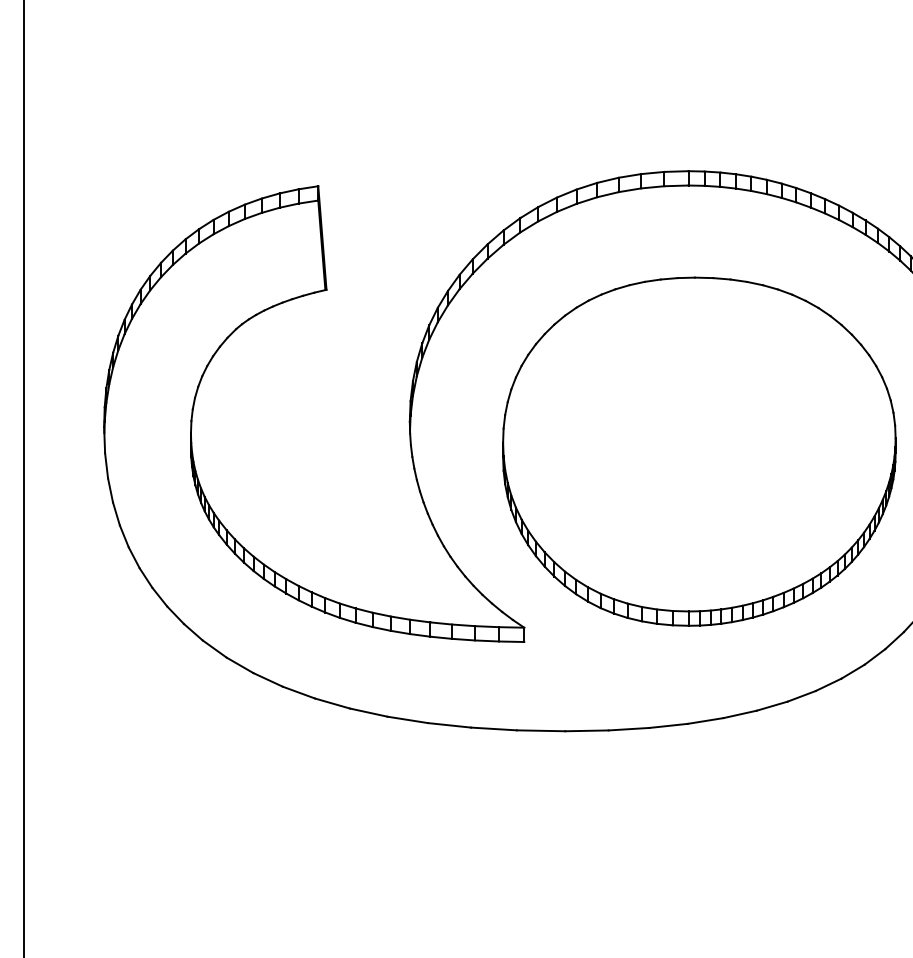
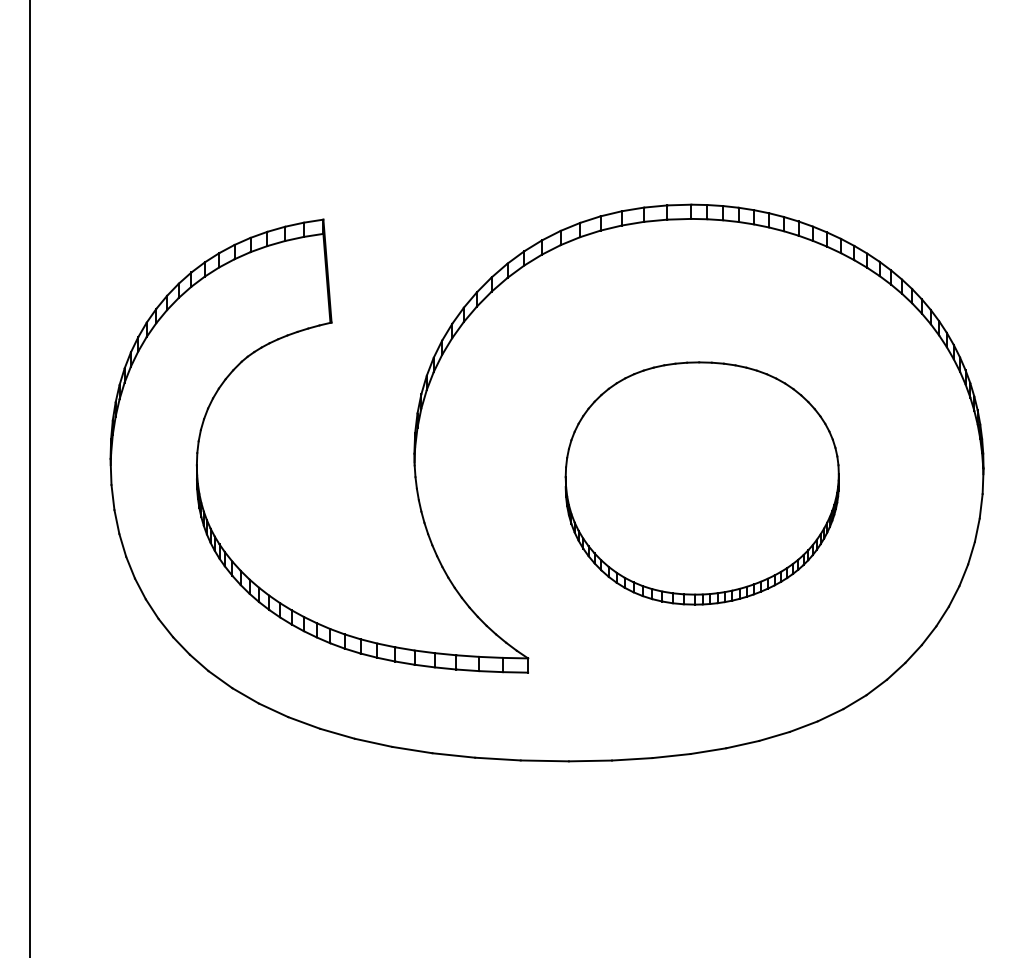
part: (699, 451) -> (702, 483), size x0.7

